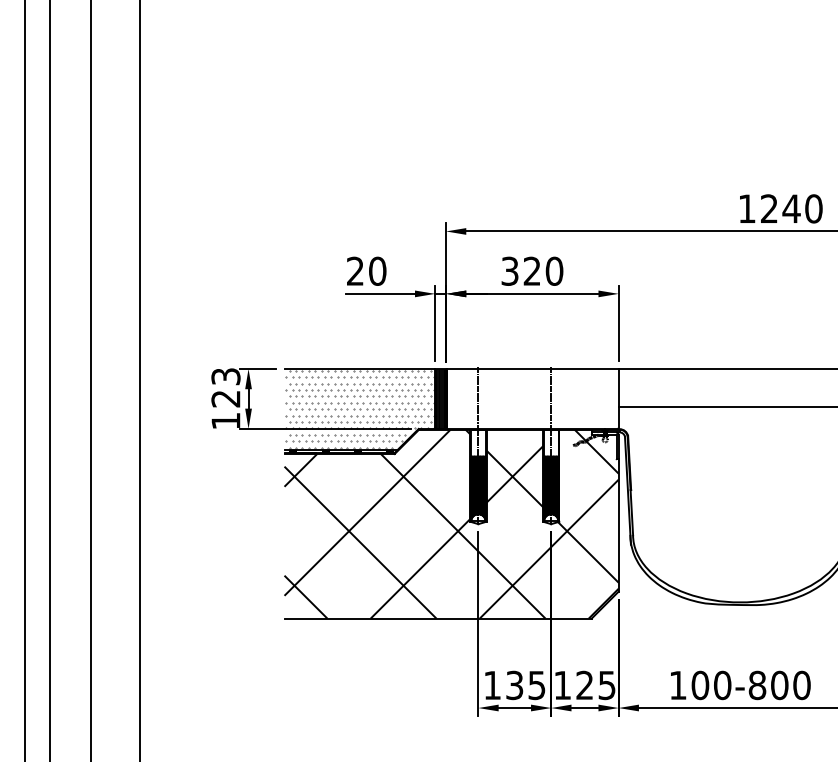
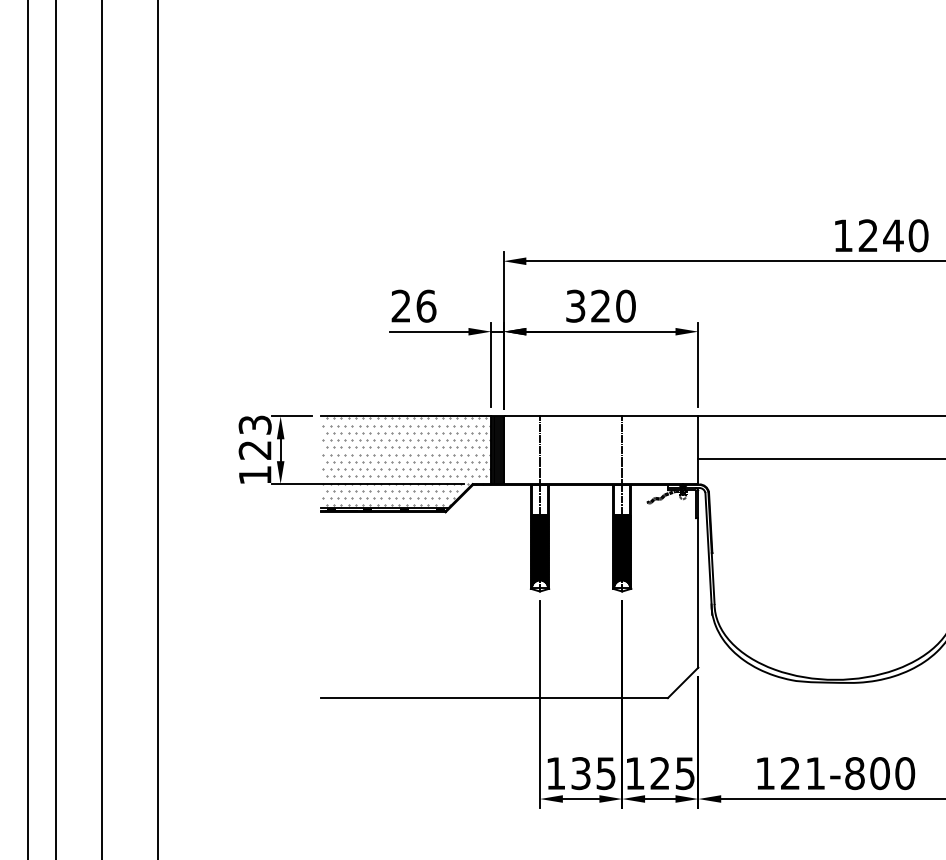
text: (377, 270) -> (426, 305), 20 -> 26
hatch: (451, 524) -> (509, 591), removed
text: (711, 685) -> (802, 773), 100-800 -> 121-800

